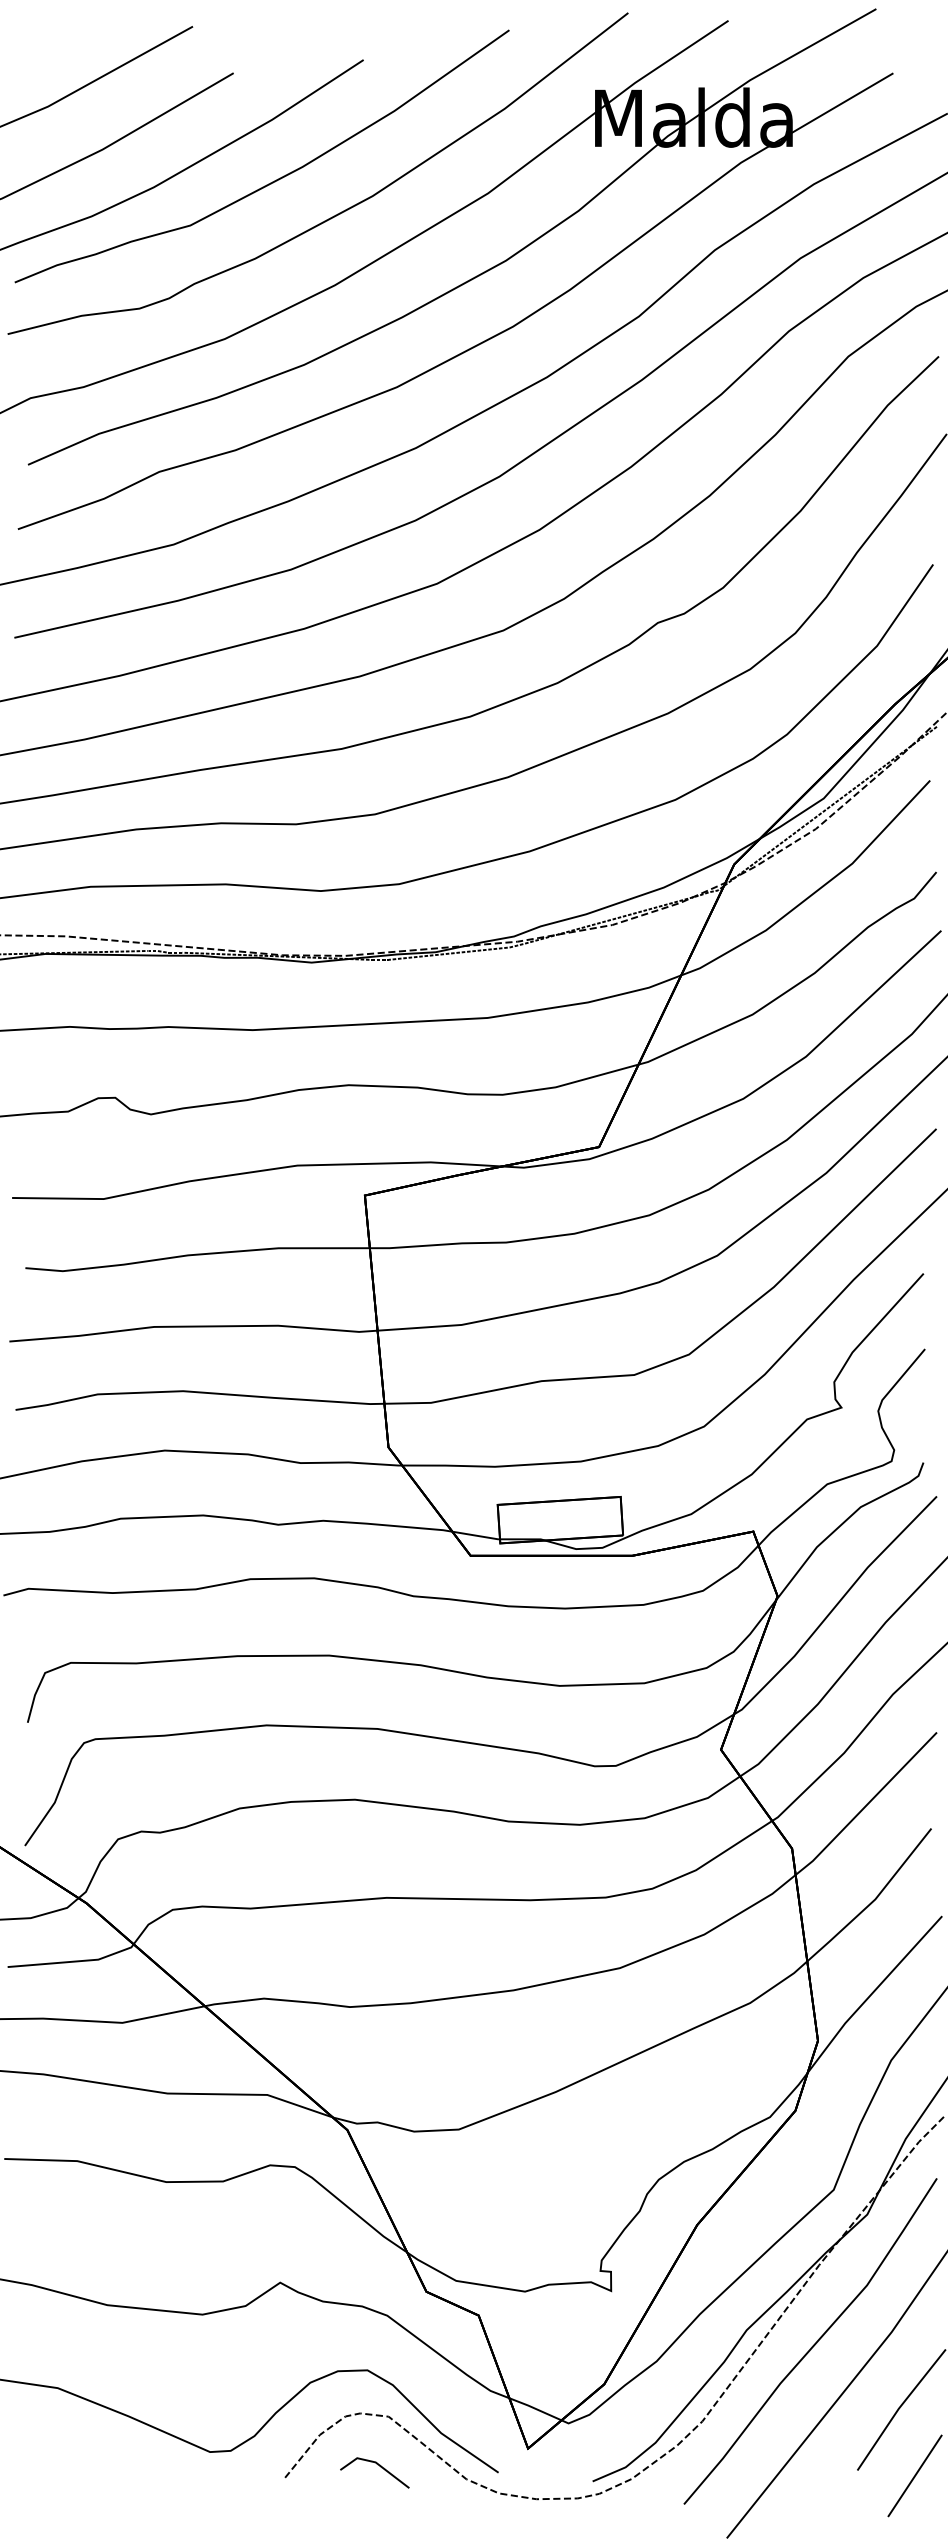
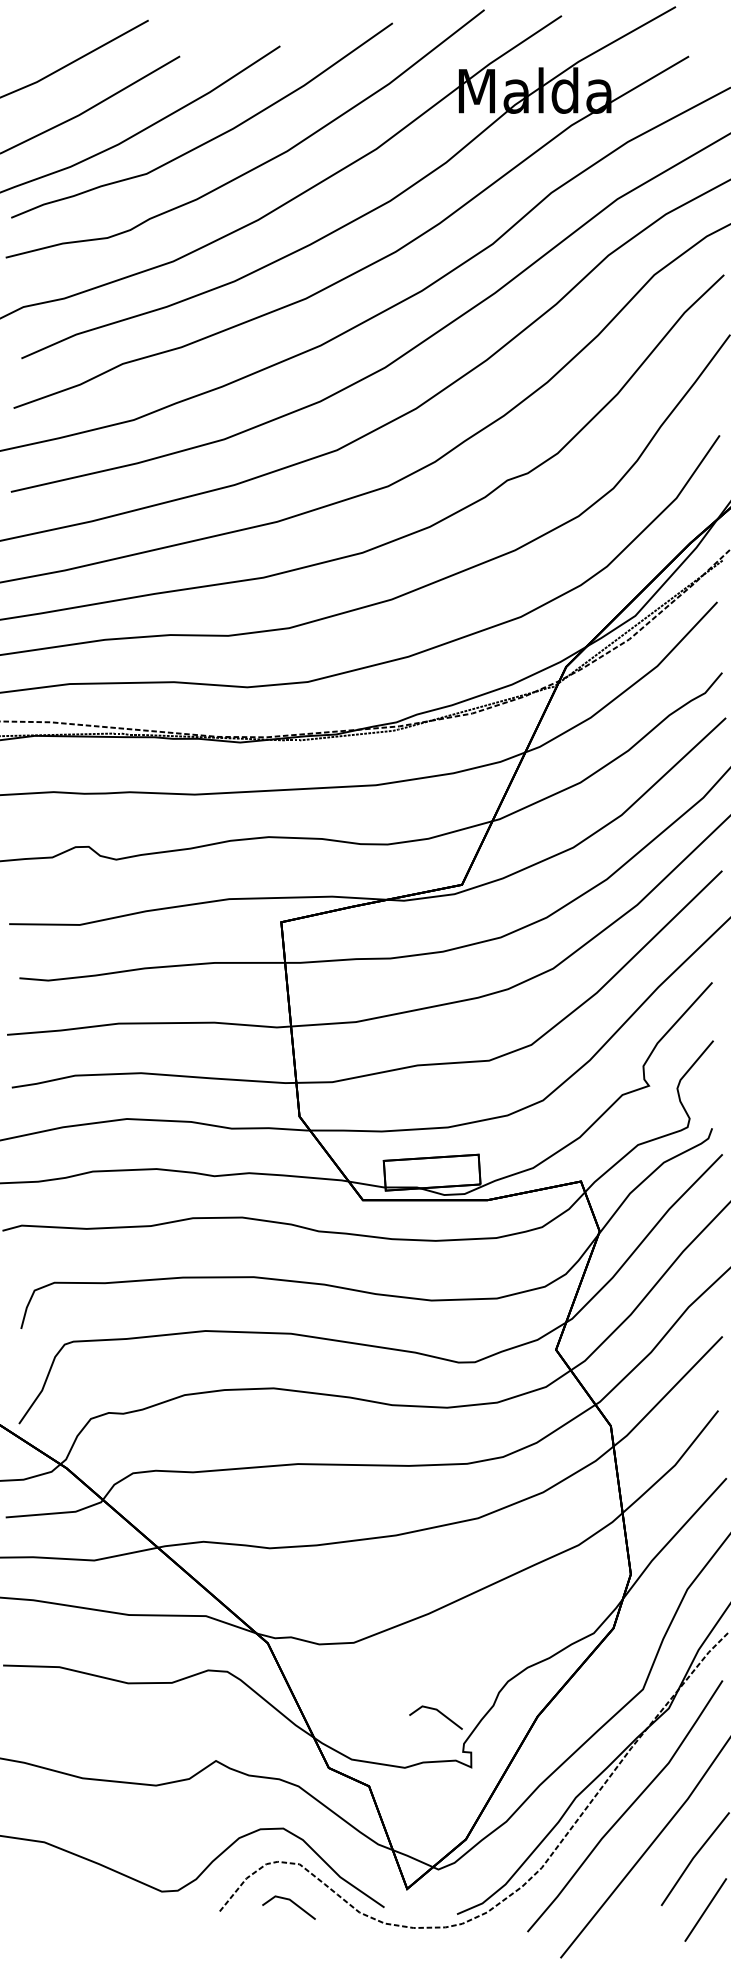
line: (568, 2219) -> (438, 1712), added

